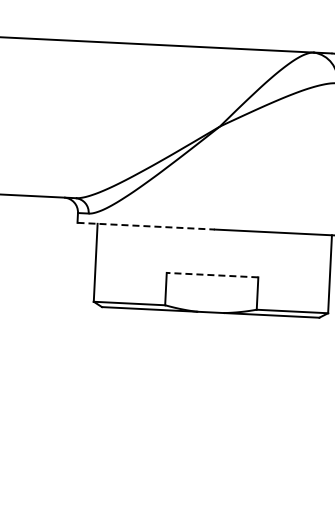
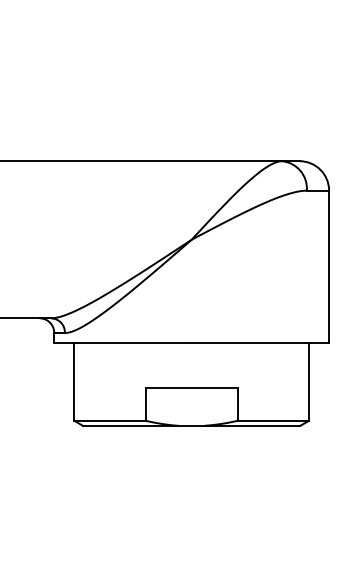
line: (145, 225) -> (122, 342), dashed -> solid
line: (212, 275) -> (191, 388), dashed -> solid

